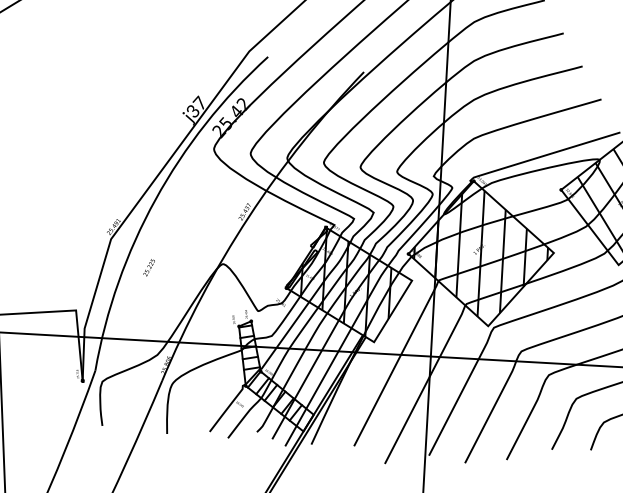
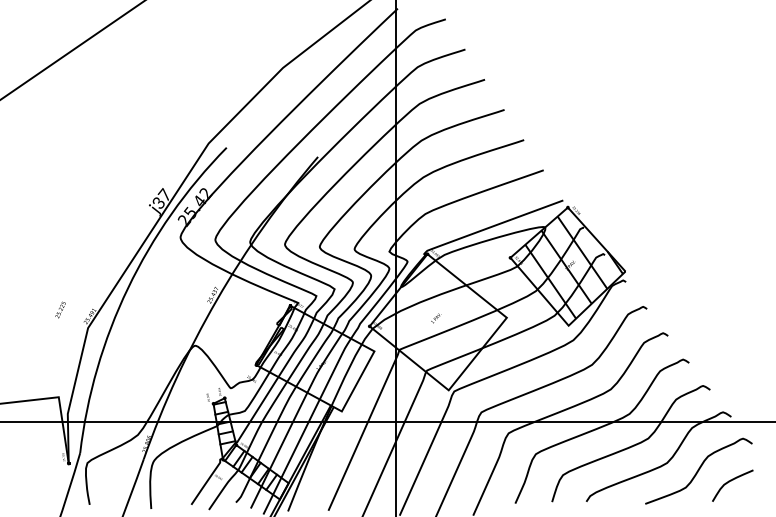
hatch: (481, 252) -> (438, 321), removed
text: (149, 267) -> (60, 309), moved
hatch: (346, 282) -> (312, 356), removed

